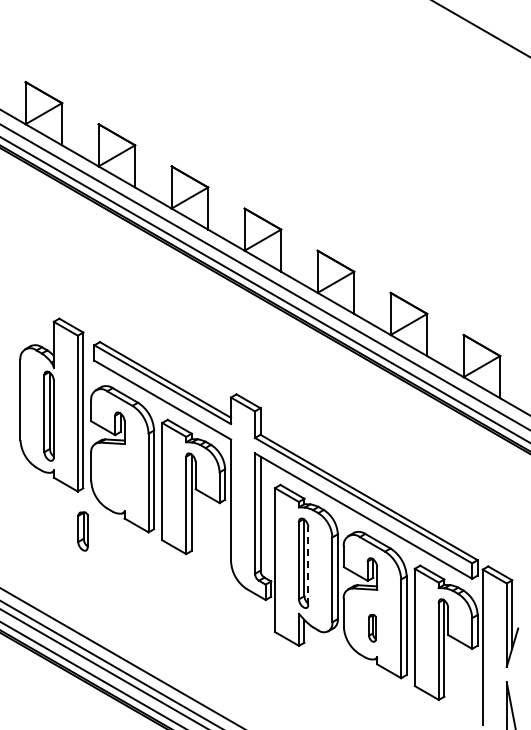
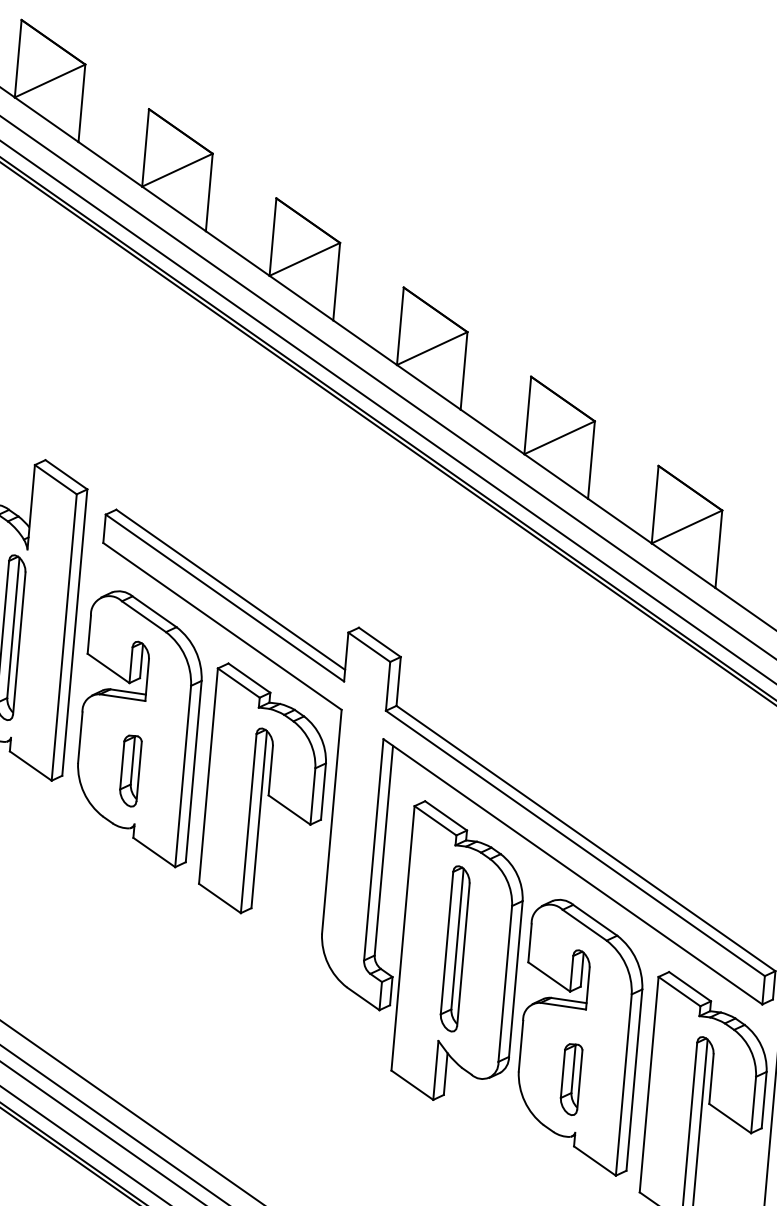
part: (82, 531) -> (129, 770), moved
line: (308, 566) -> (463, 955), dashed -> solid
part: (371, 628) -> (569, 1079), size x1.43

